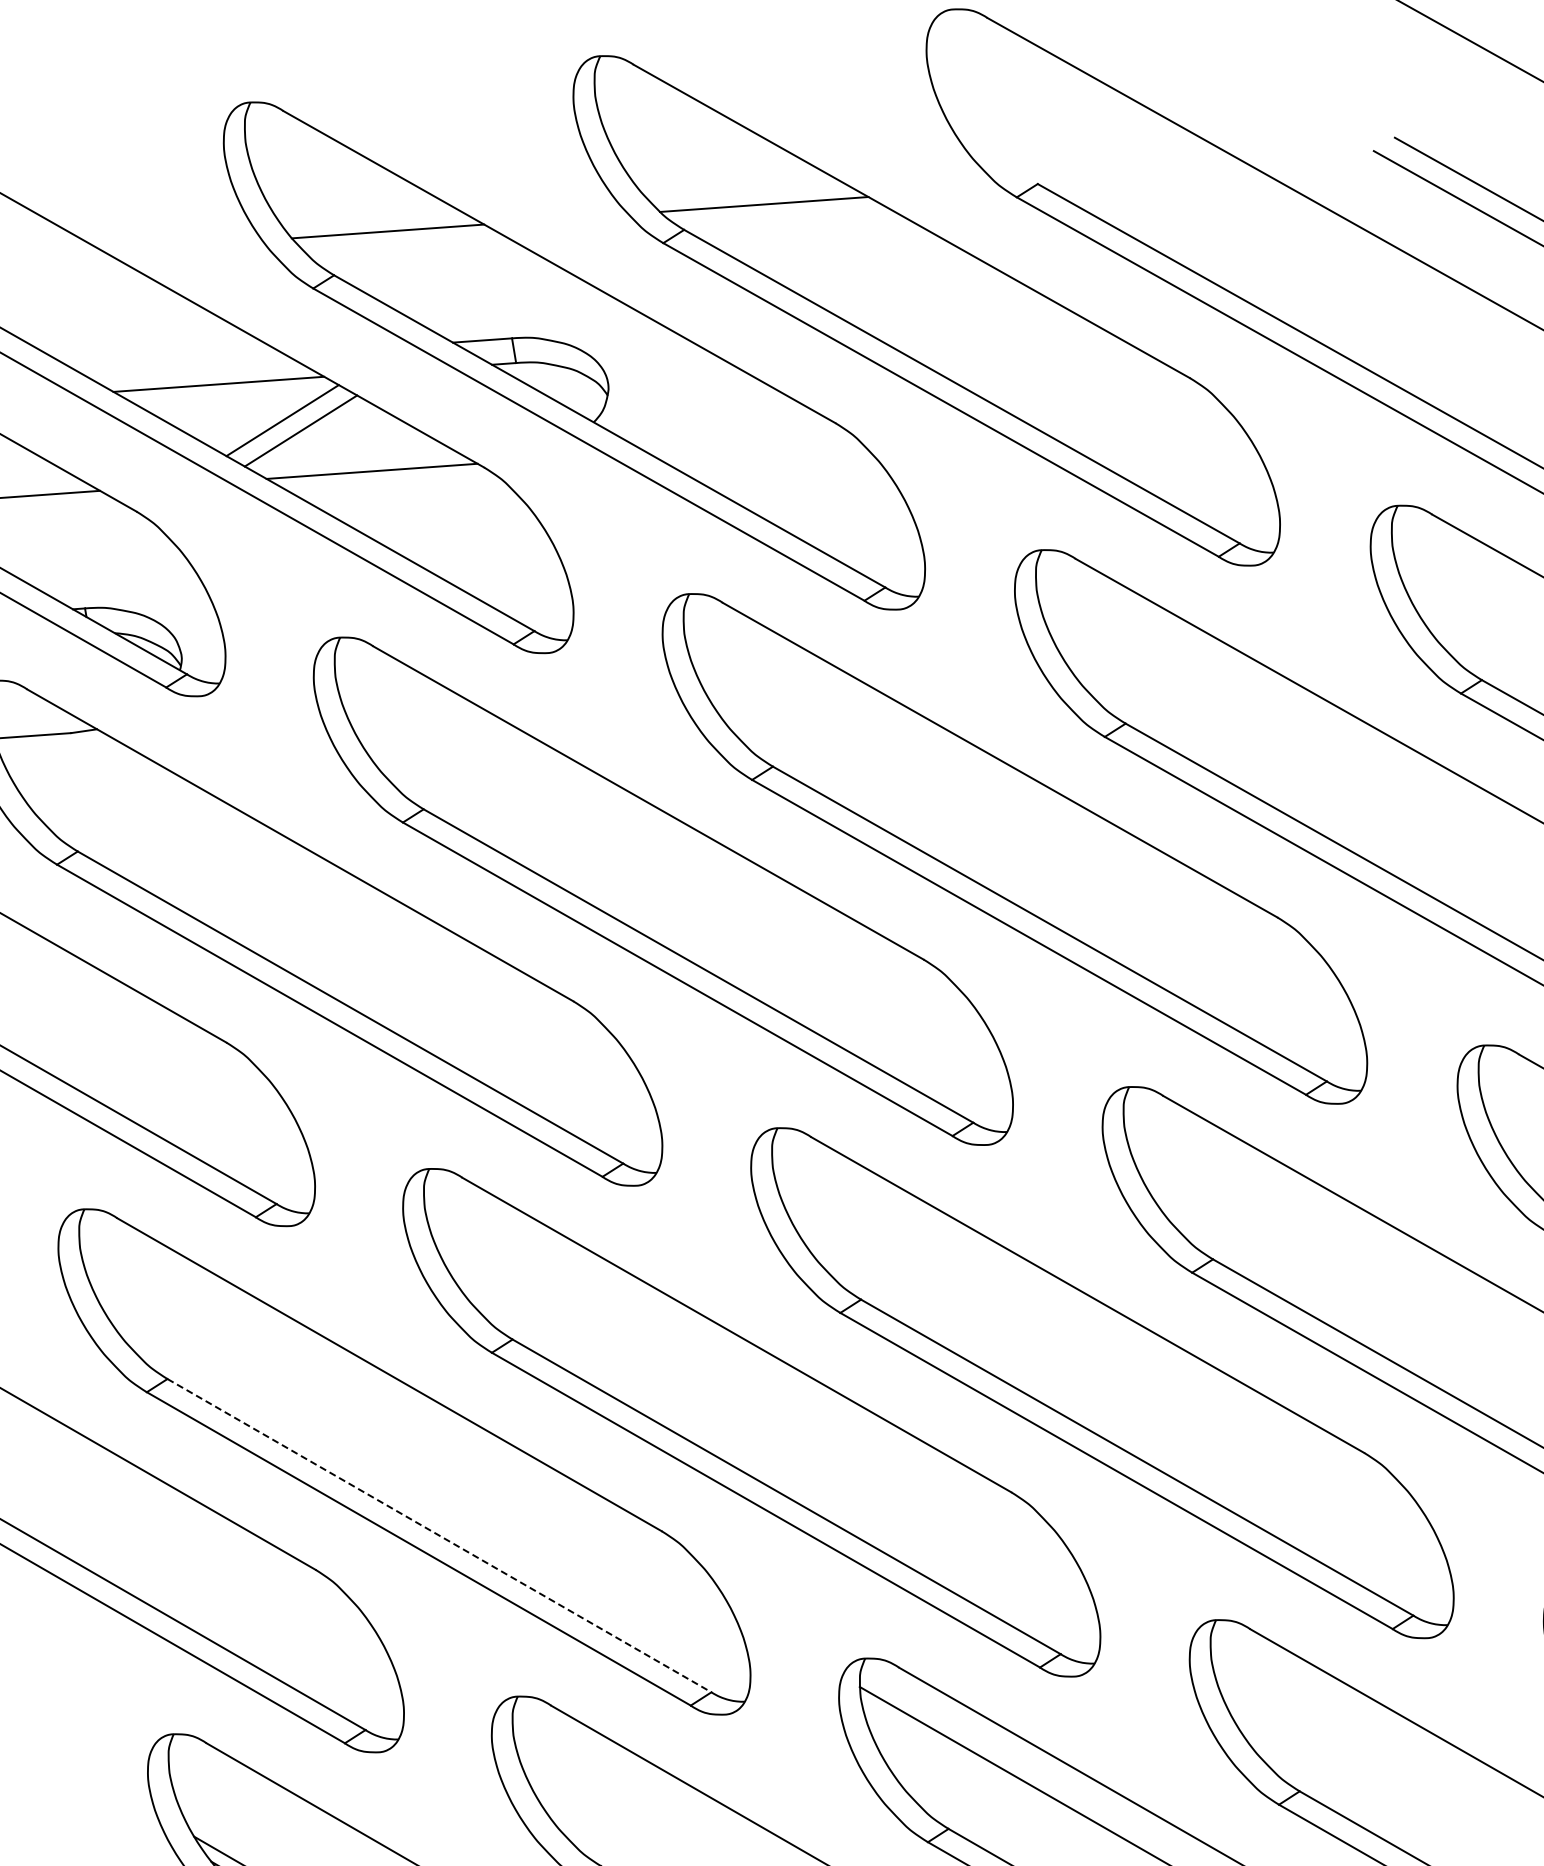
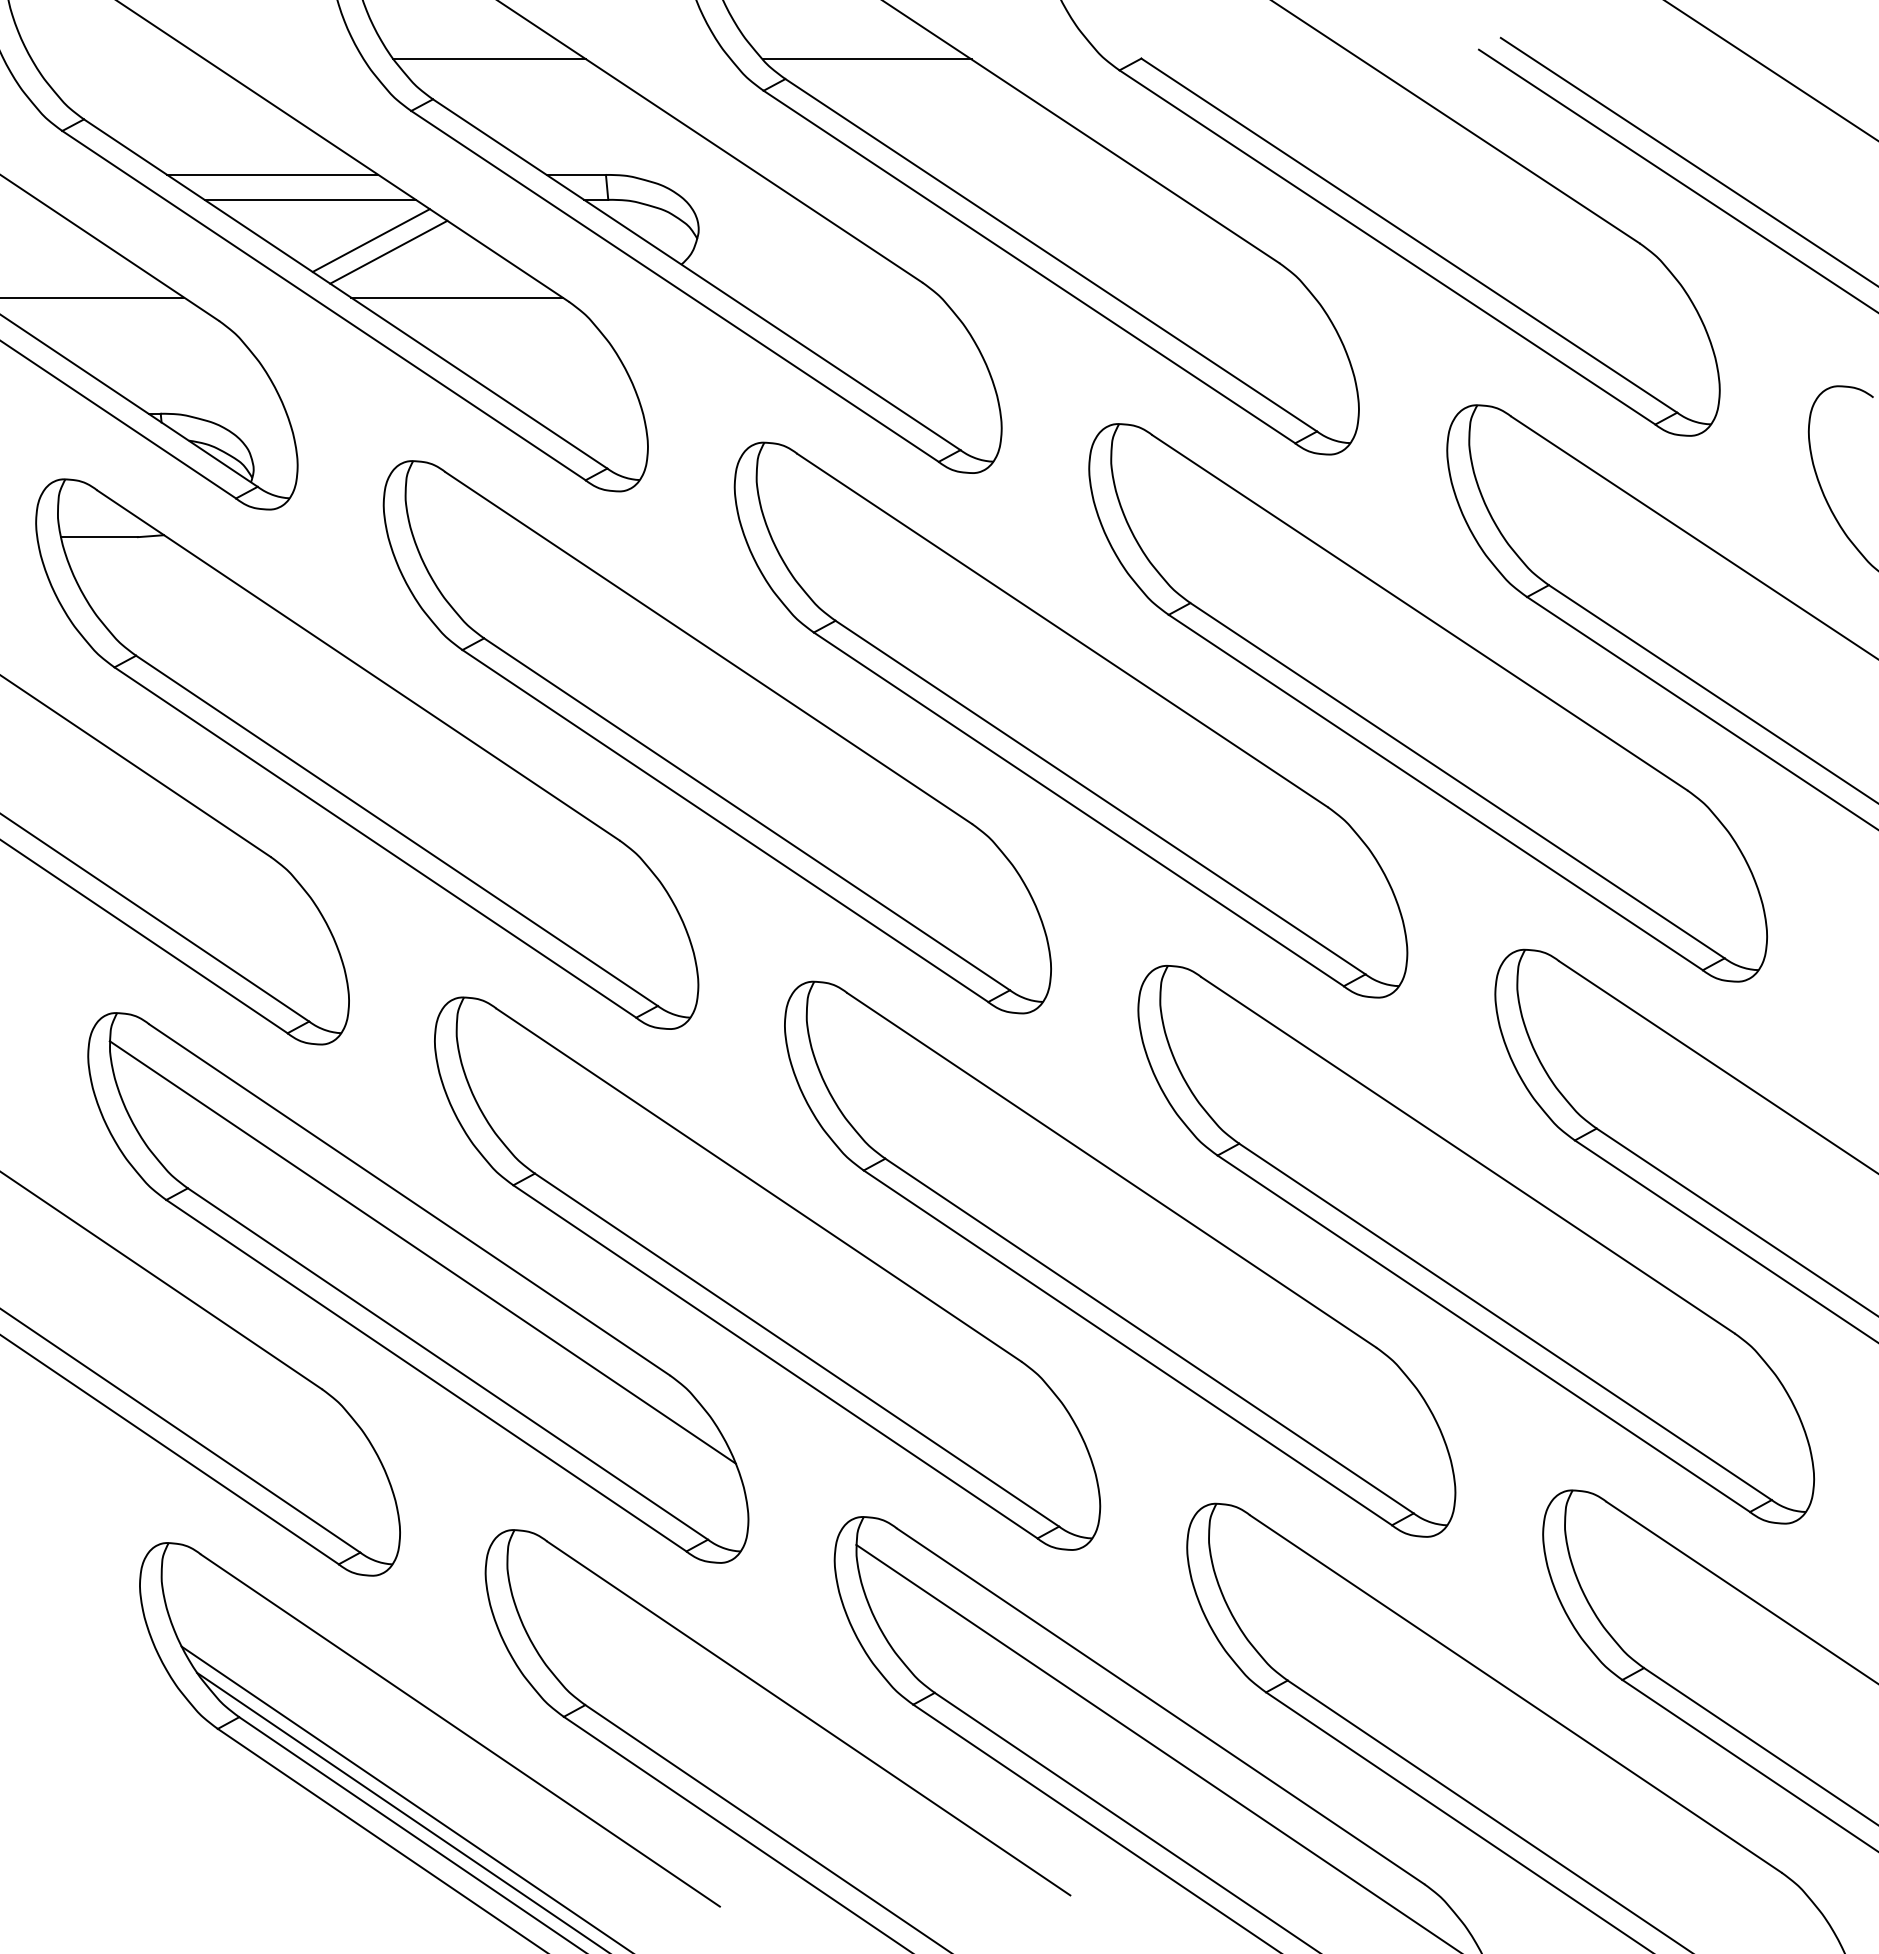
line: (179, 361) -> (272, 174), added
line: (406, 1426) -> (422, 1252), added
line: (439, 1536) -> (447, 1364), dashed -> solid

